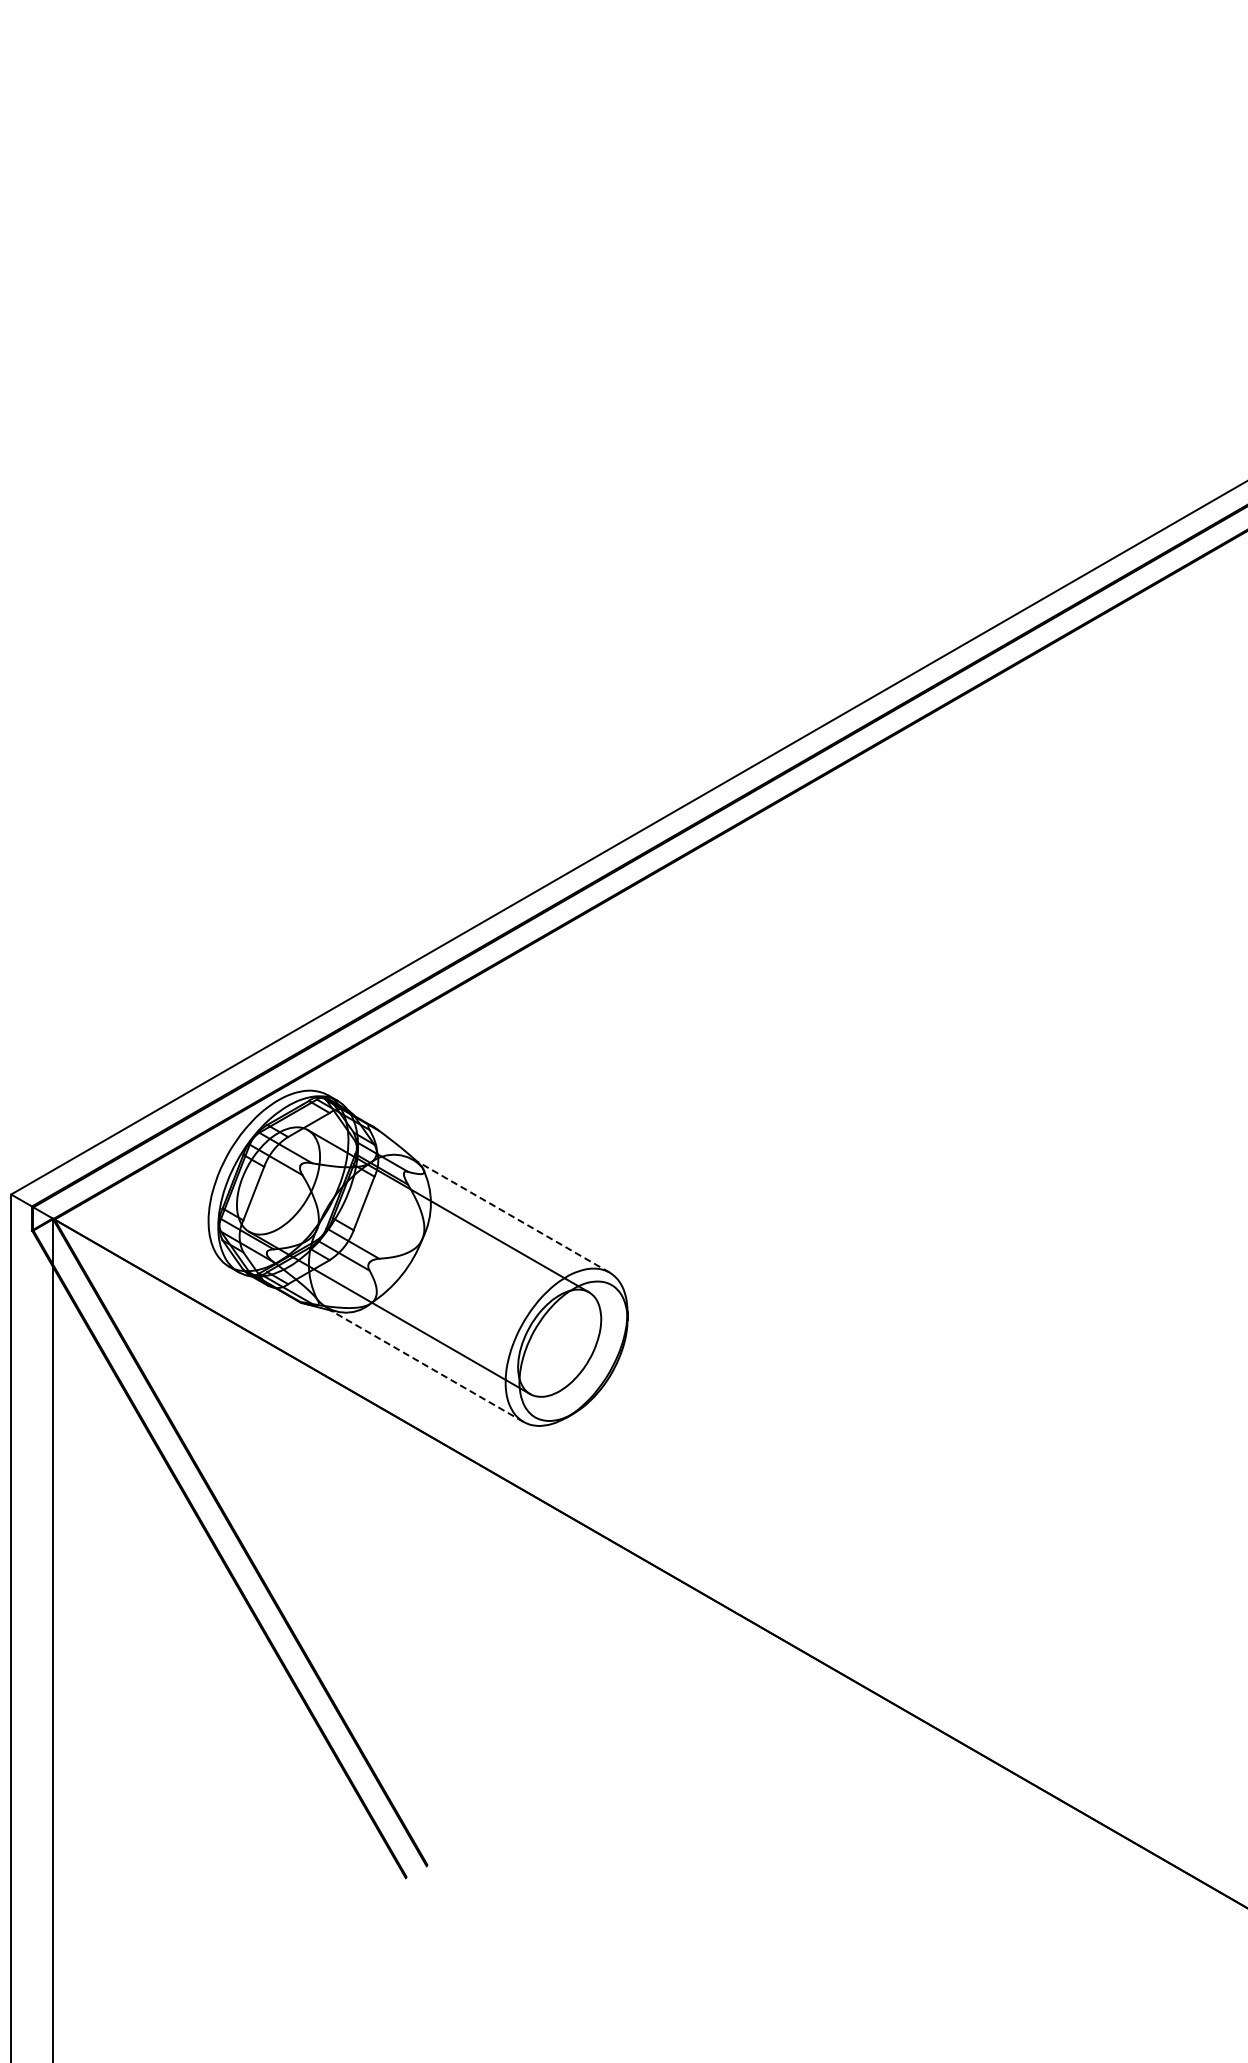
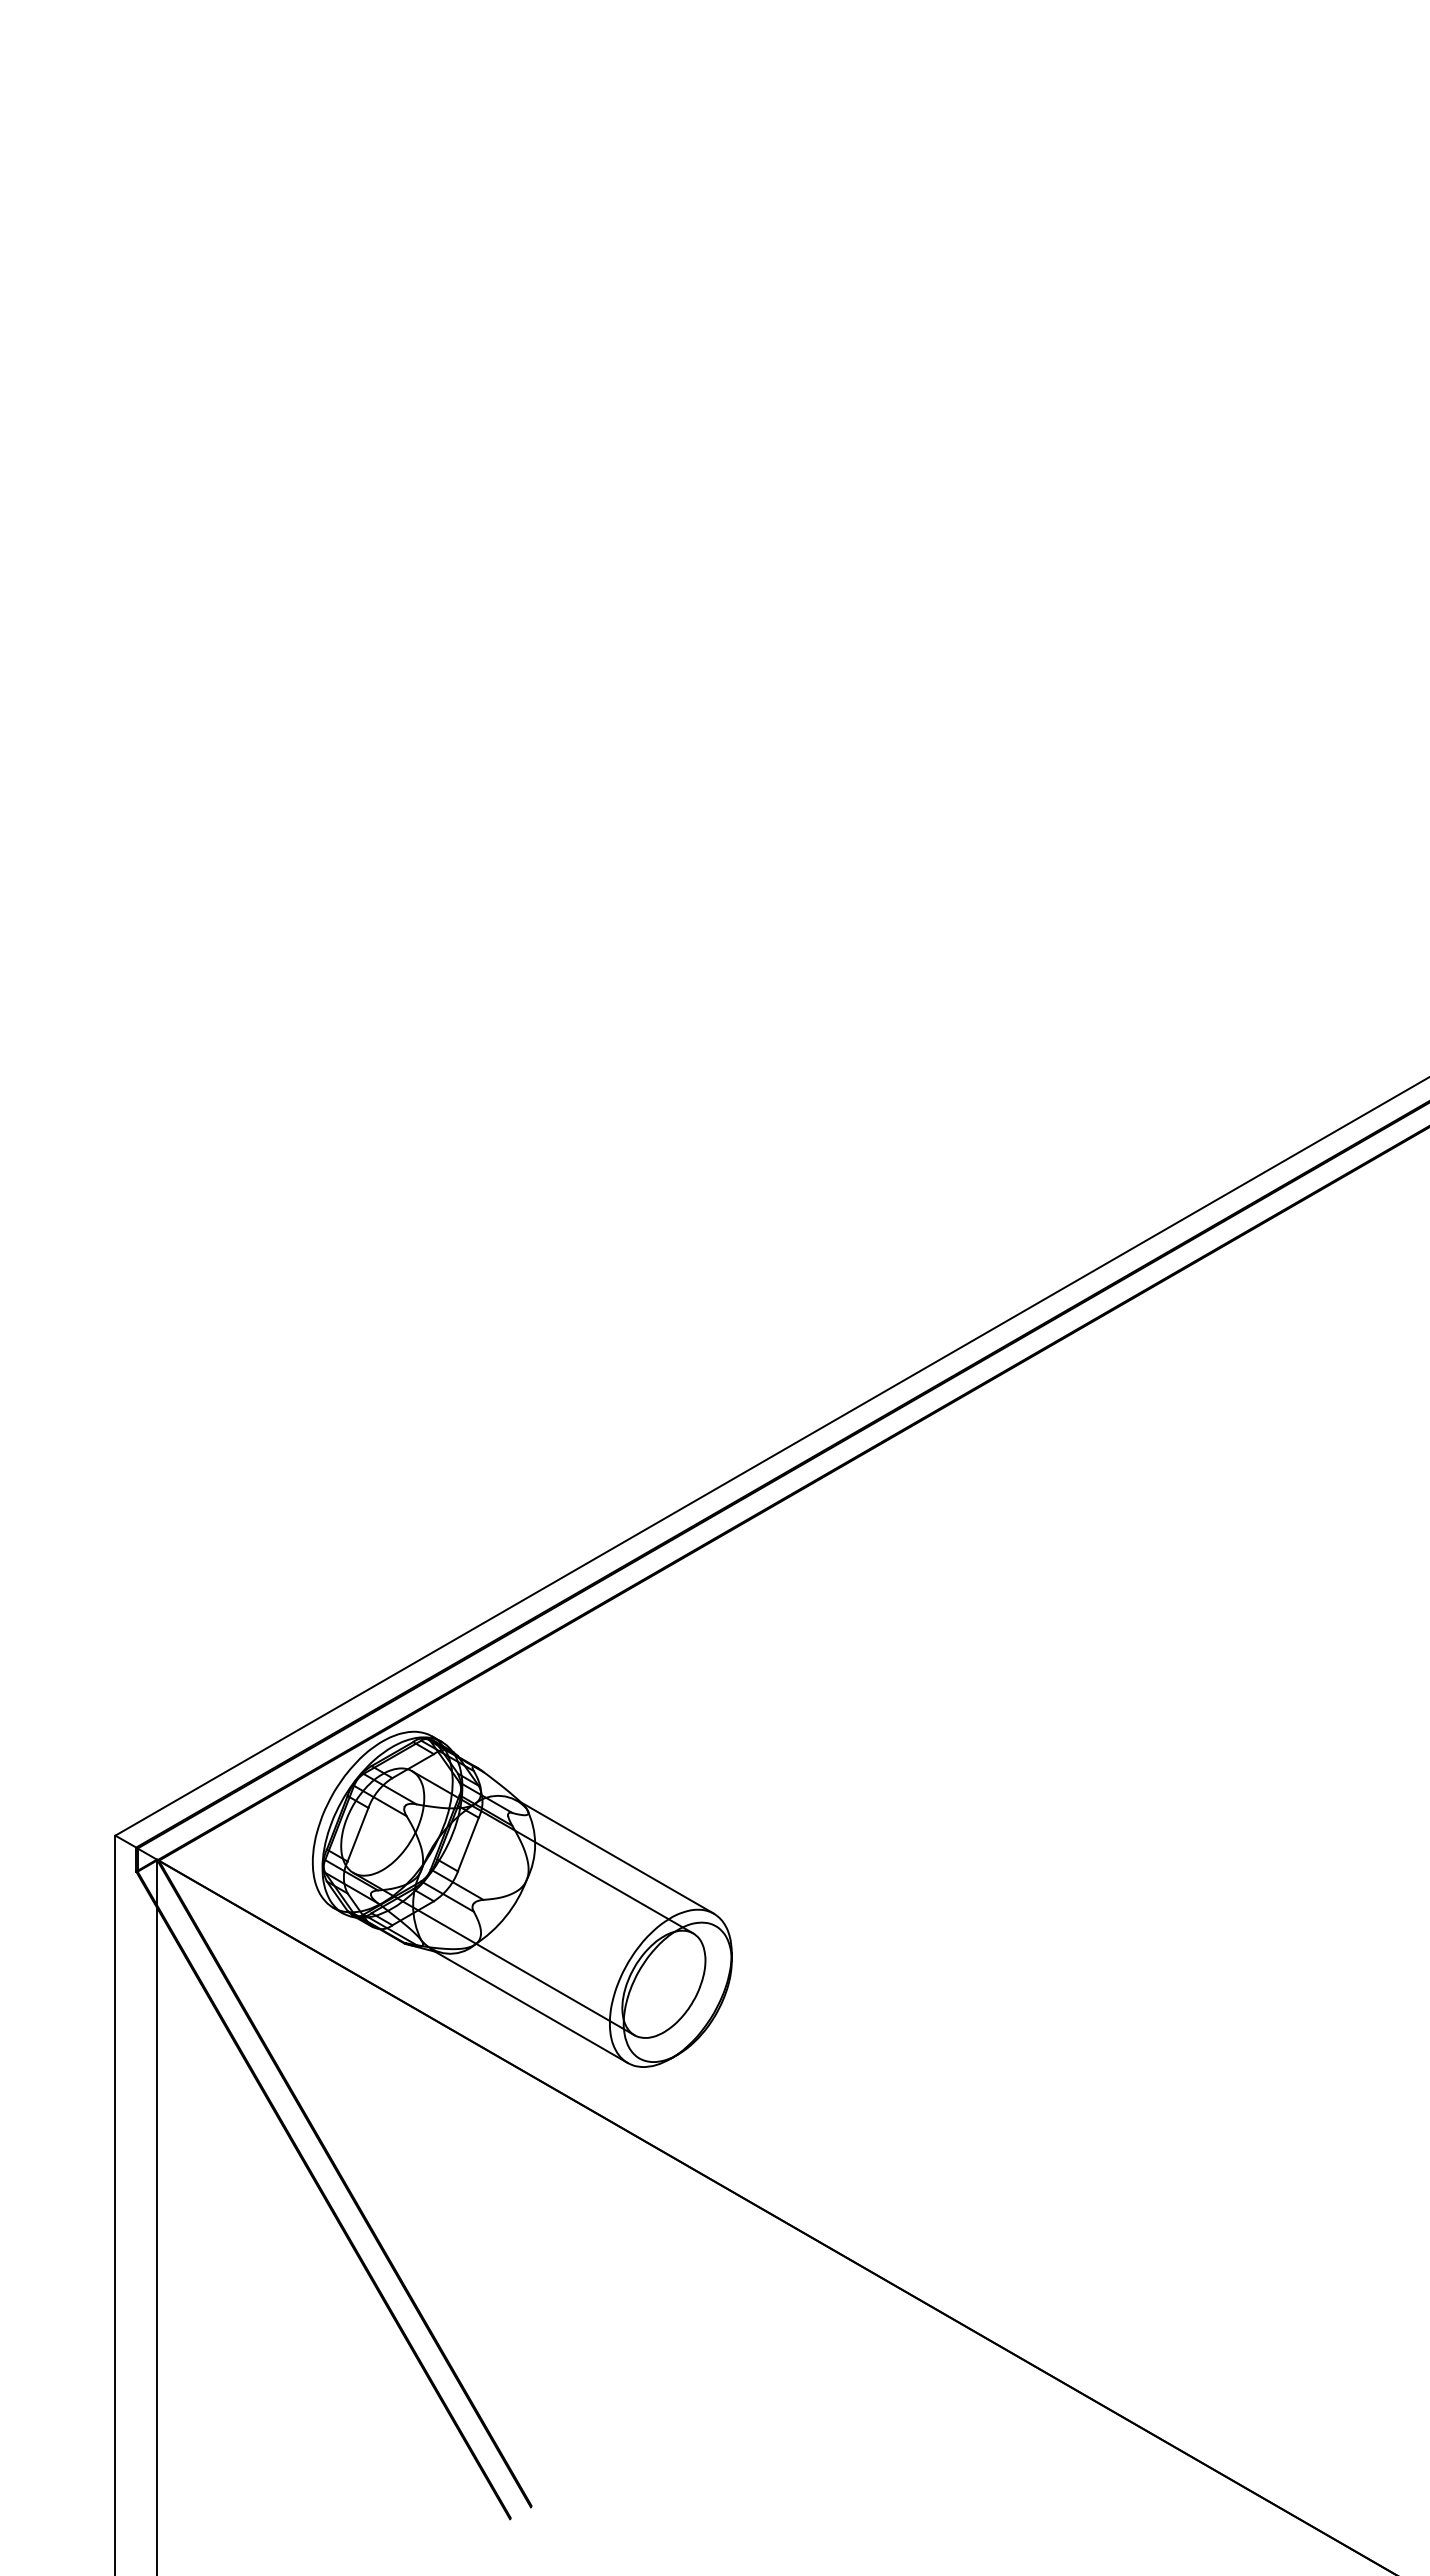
line: (511, 1215) -> (615, 1856), dashed -> solid
line: (425, 1365) -> (529, 2006), dashed -> solid

